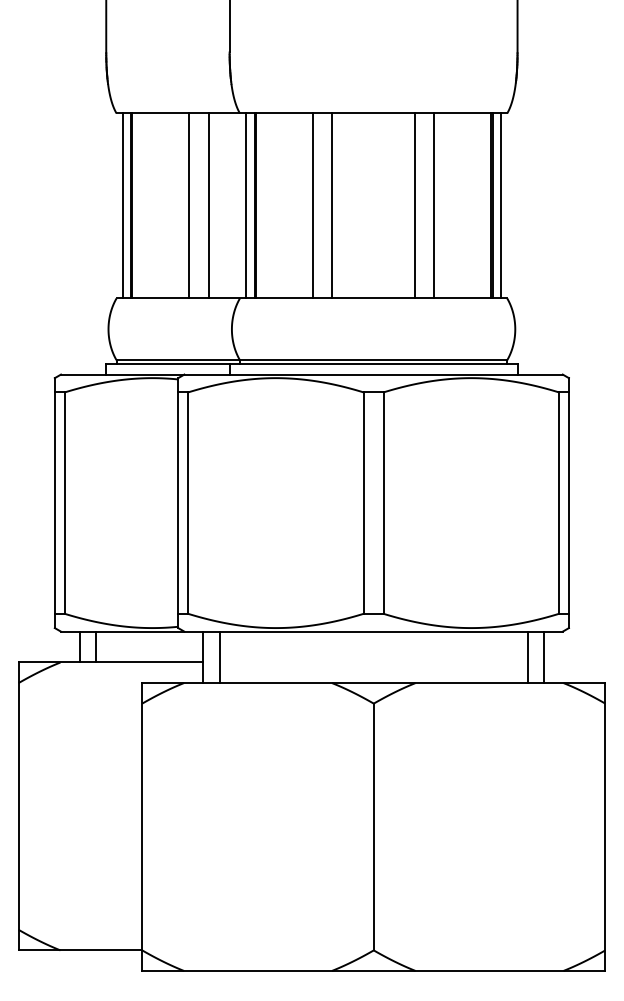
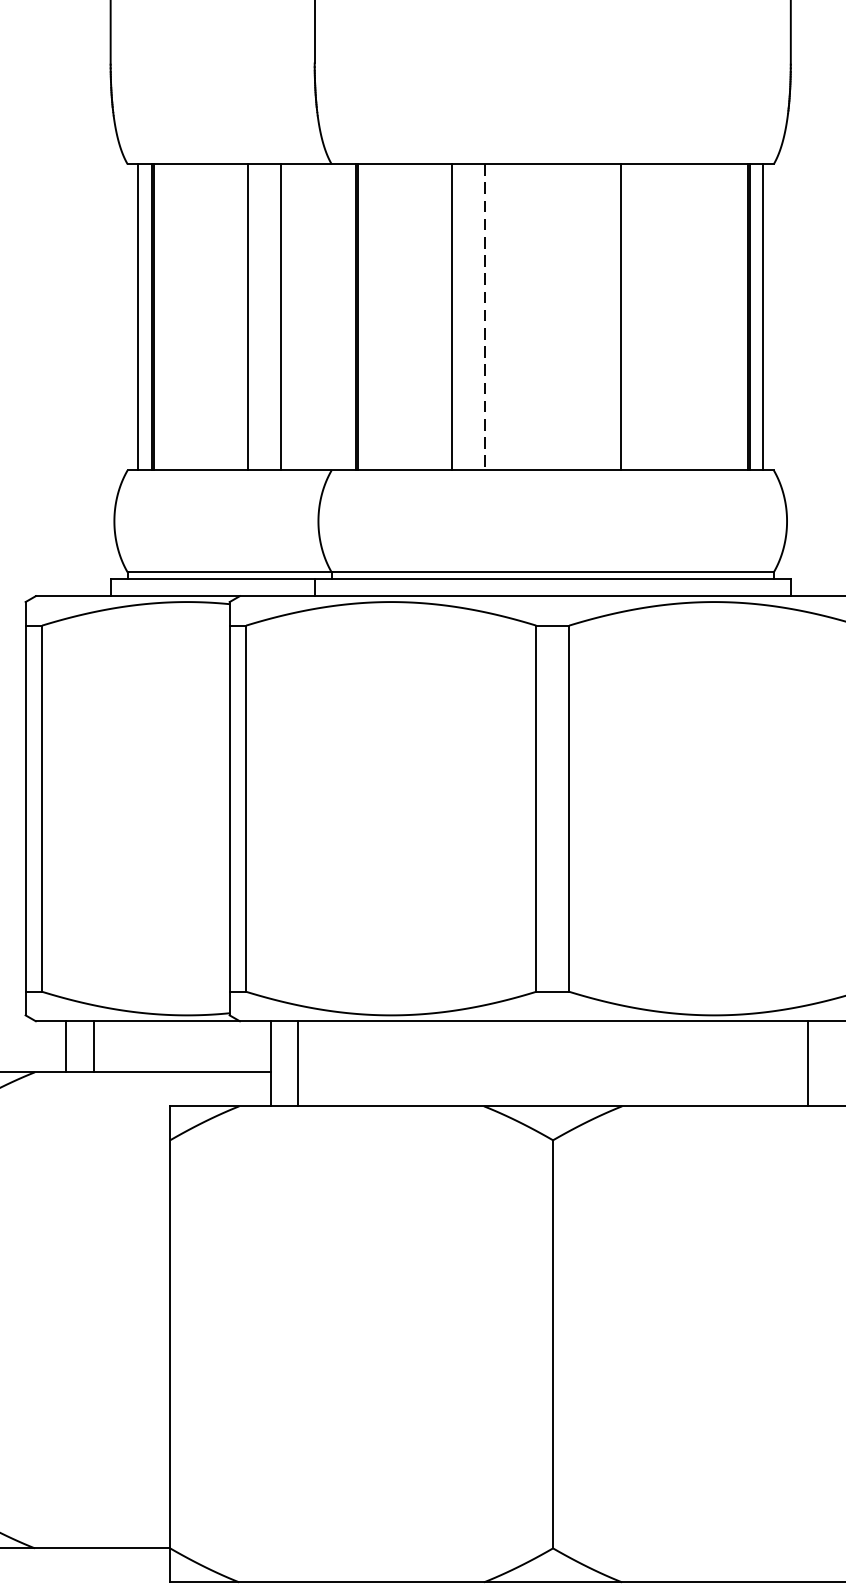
line: (246, 205) -> (342, 316), removed
line: (332, 205) -> (484, 316), solid -> dashed
line: (434, 205) -> (653, 316), removed
line: (544, 657) -> (835, 1064), removed

